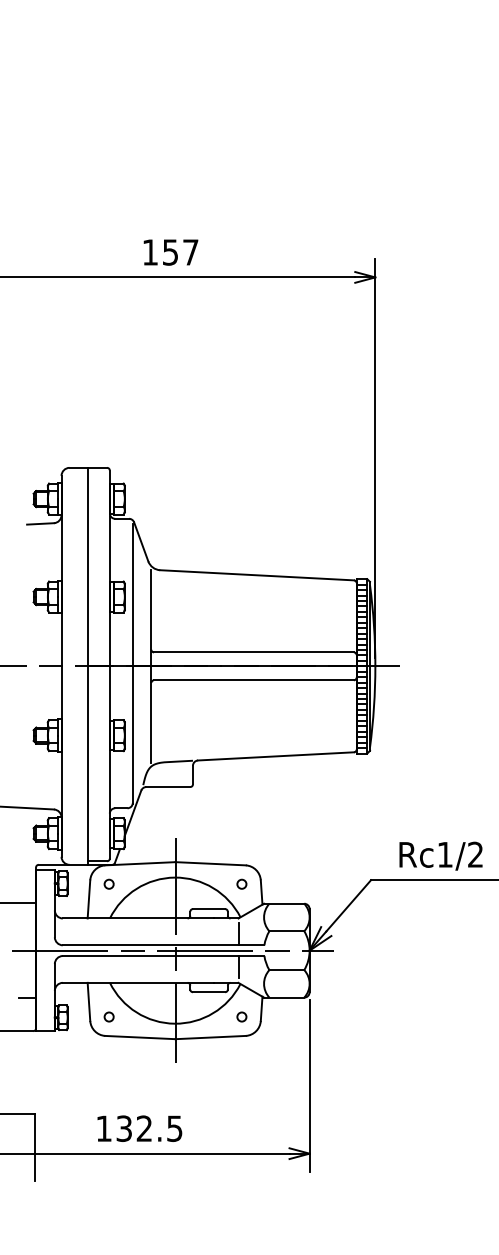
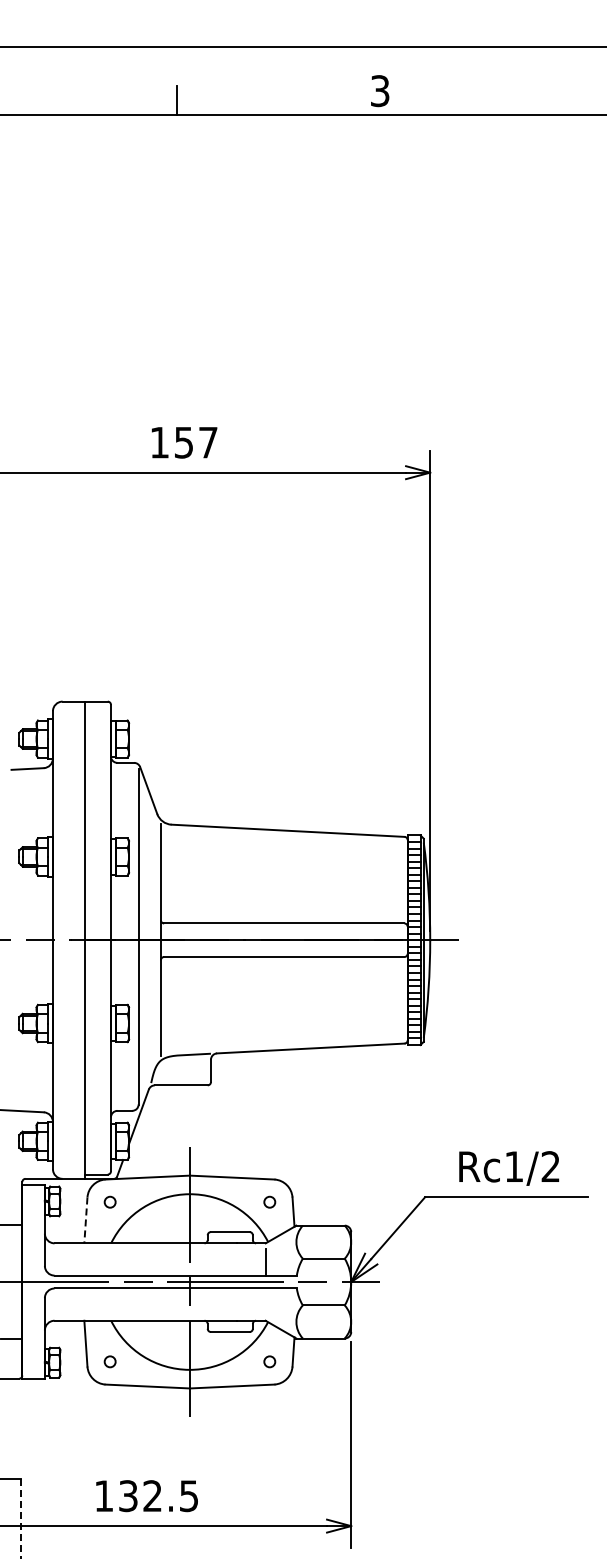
line: (88, 899) -> (85, 1220), solid -> dashed
line: (238, 966) -> (265, 1301), removed
line: (34, 1148) -> (20, 1519), solid -> dashed

